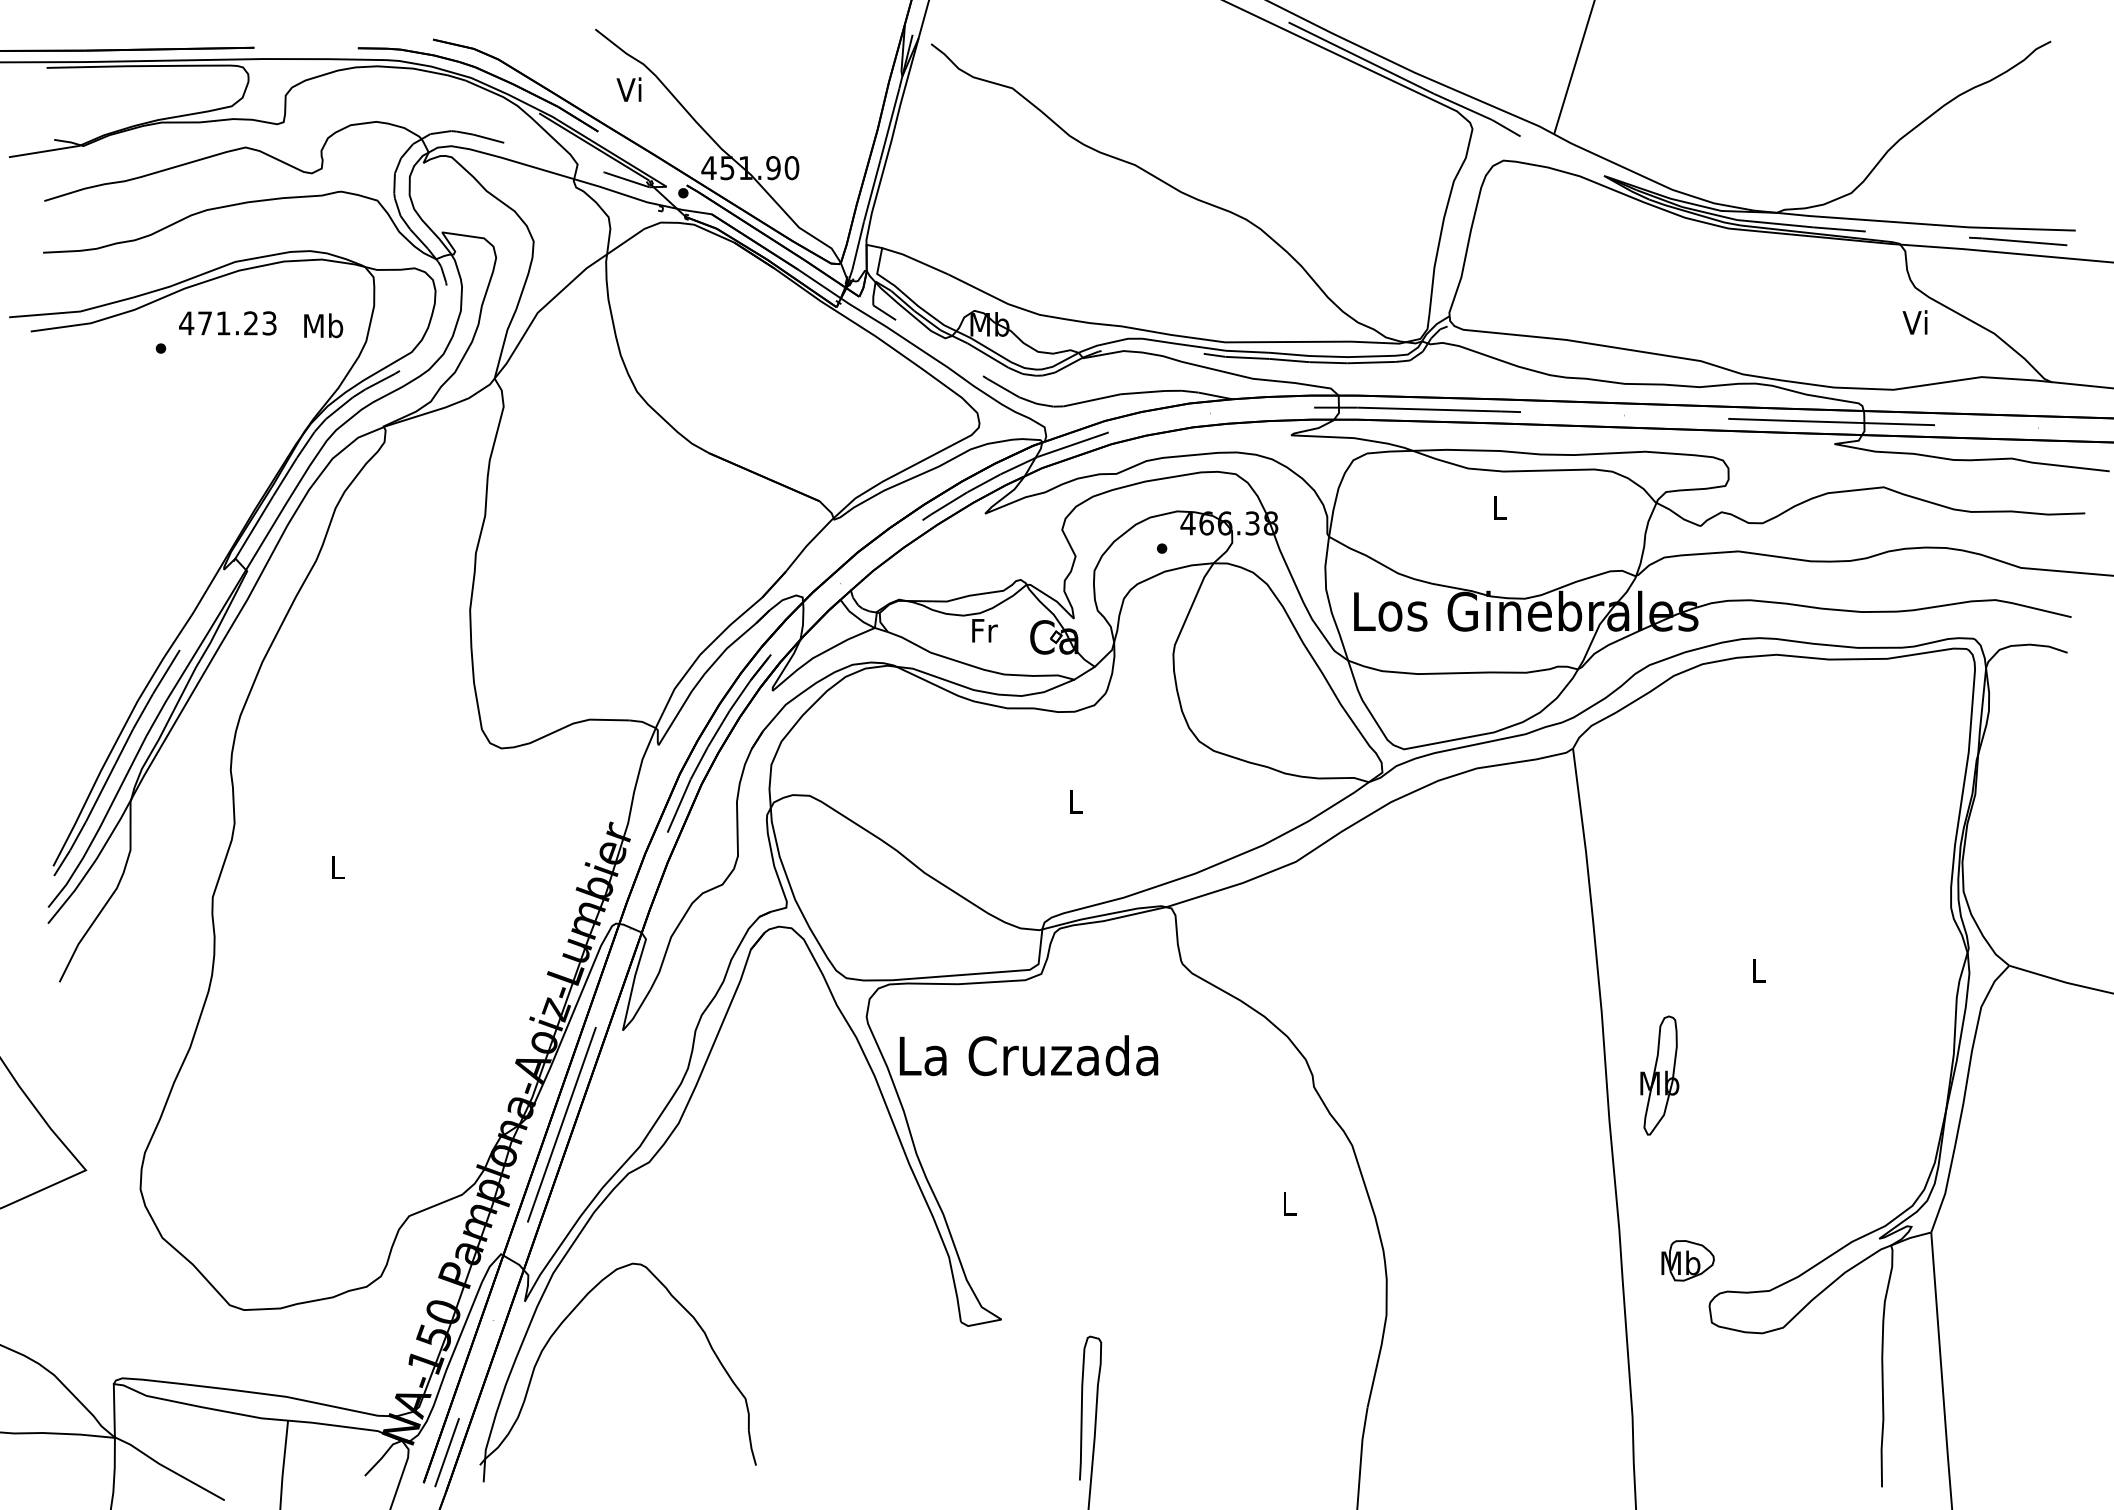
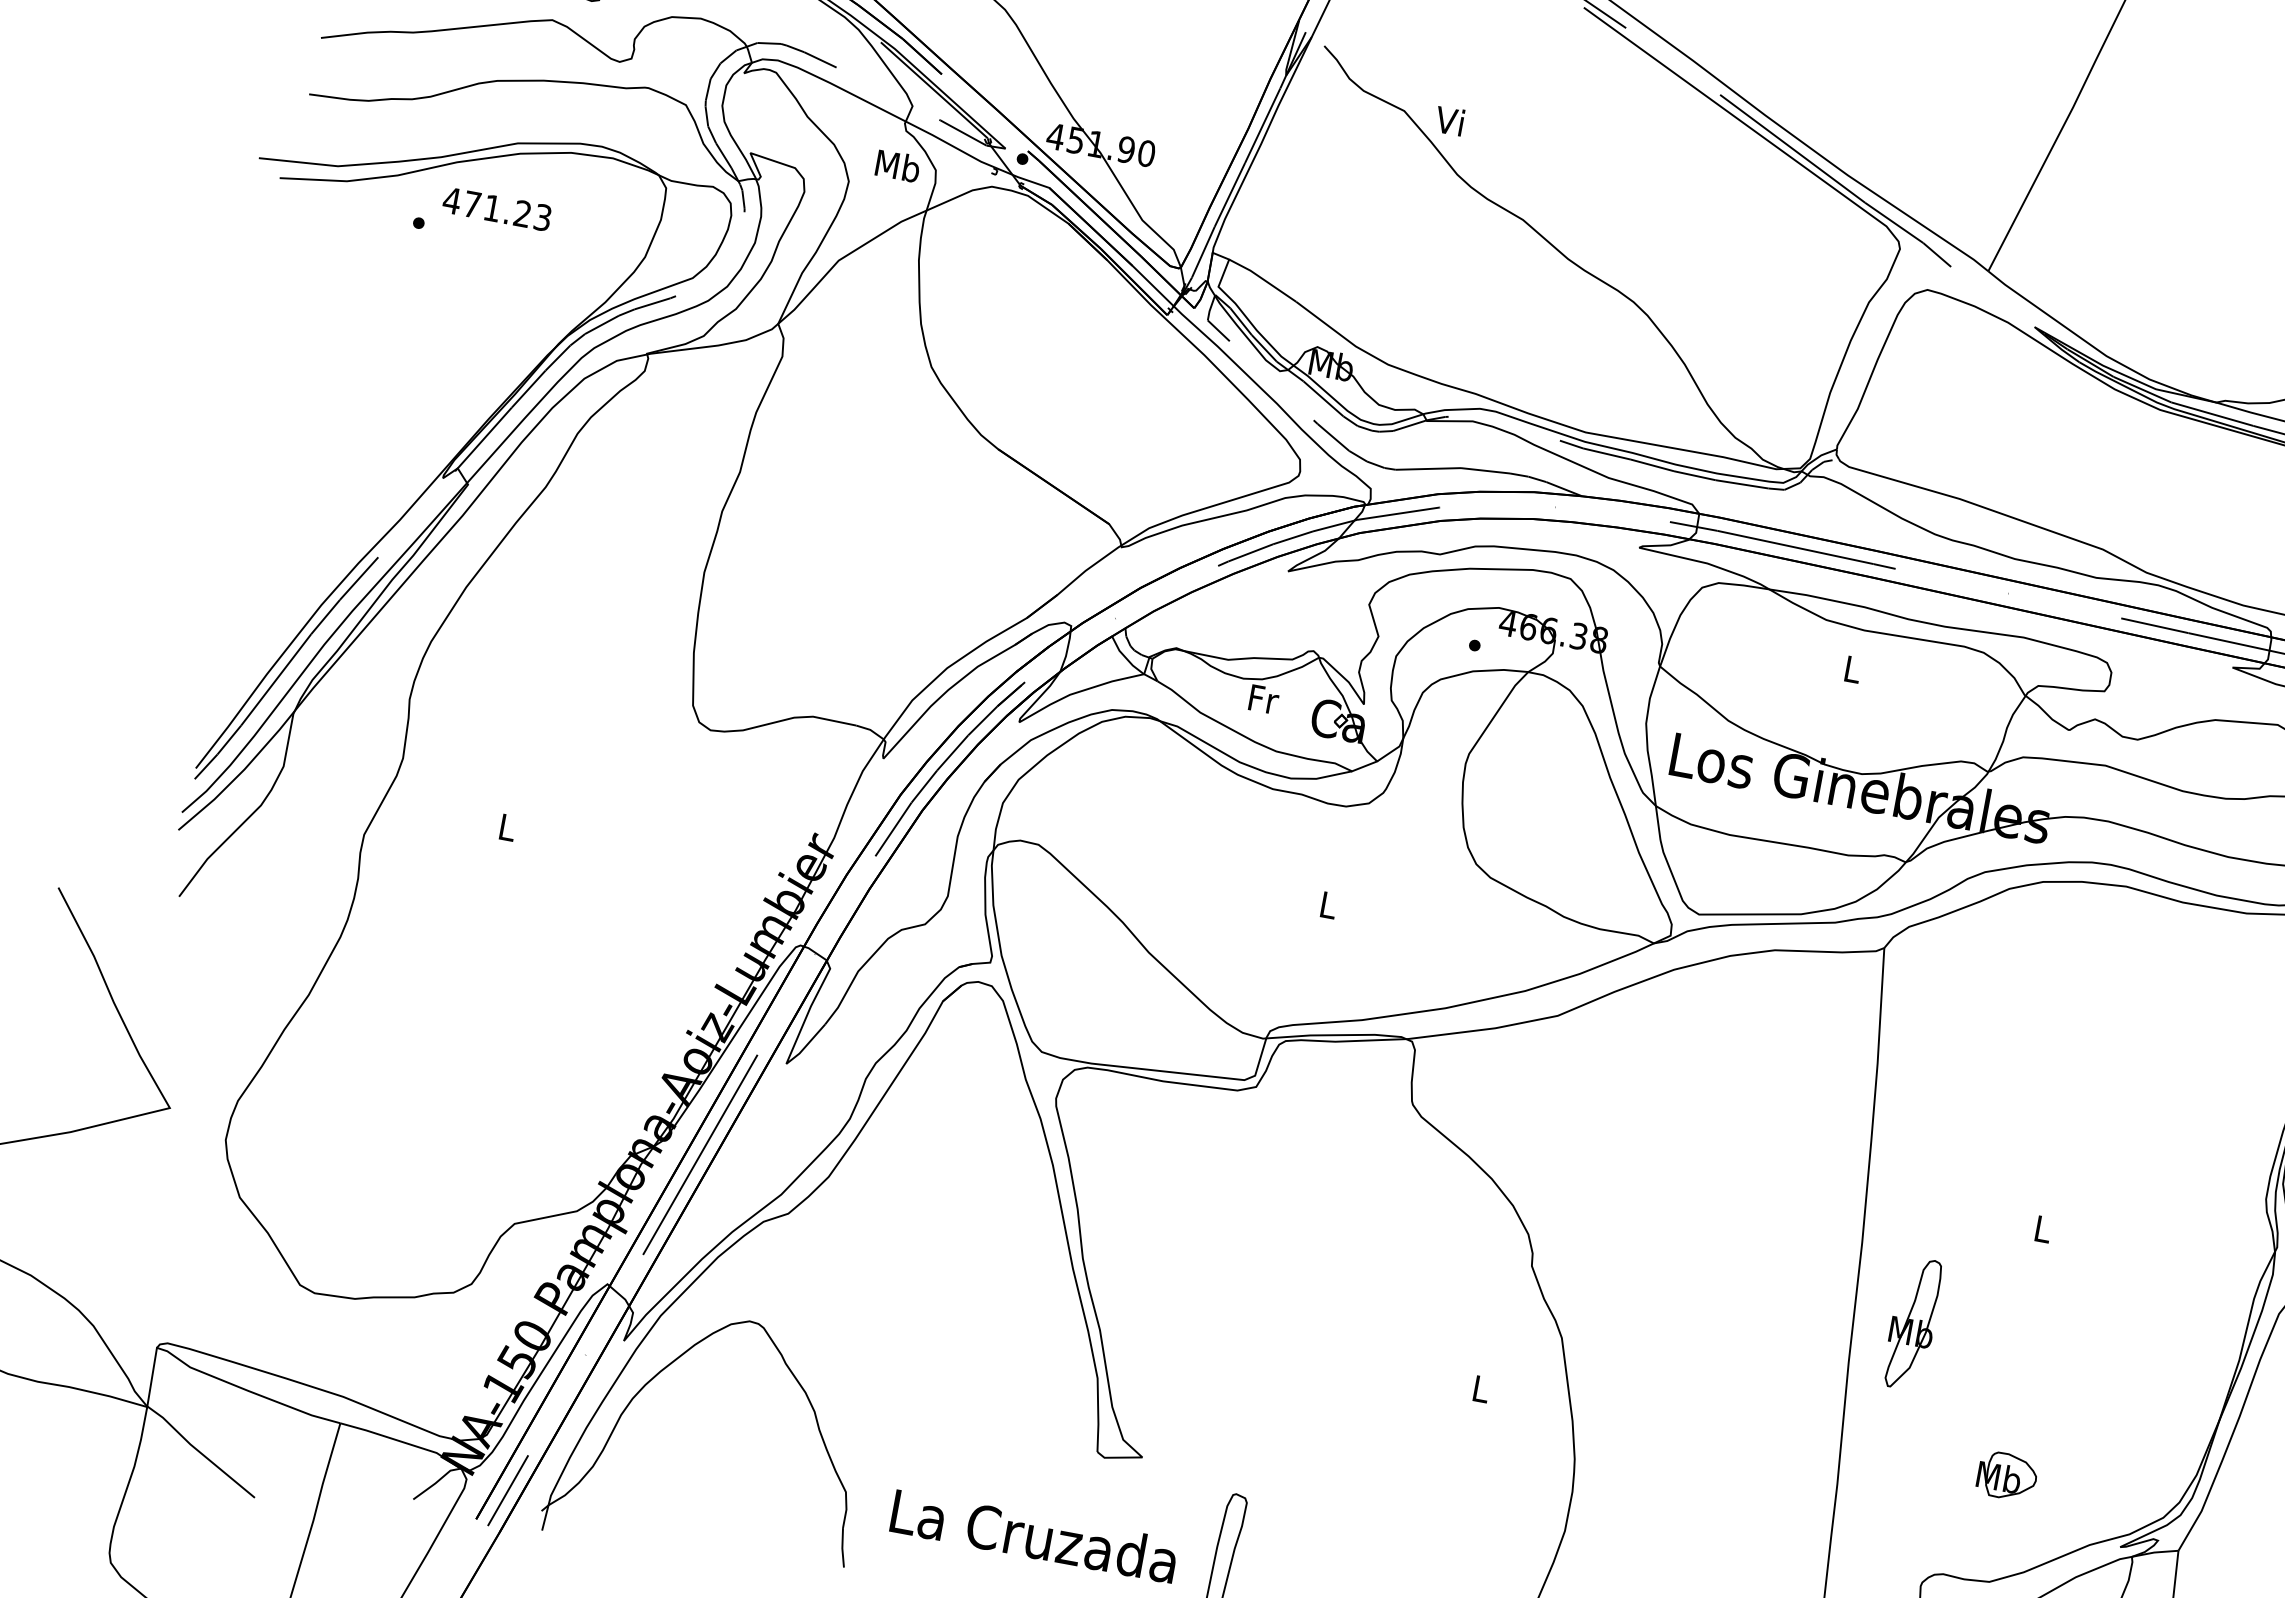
text: (628, 89) -> (1449, 120), moved
text: (323, 325) -> (897, 165), moved
text: (1028, 1055) -> (1033, 1535), moved
part: (1687, 1260) -> (2006, 1475), moved

